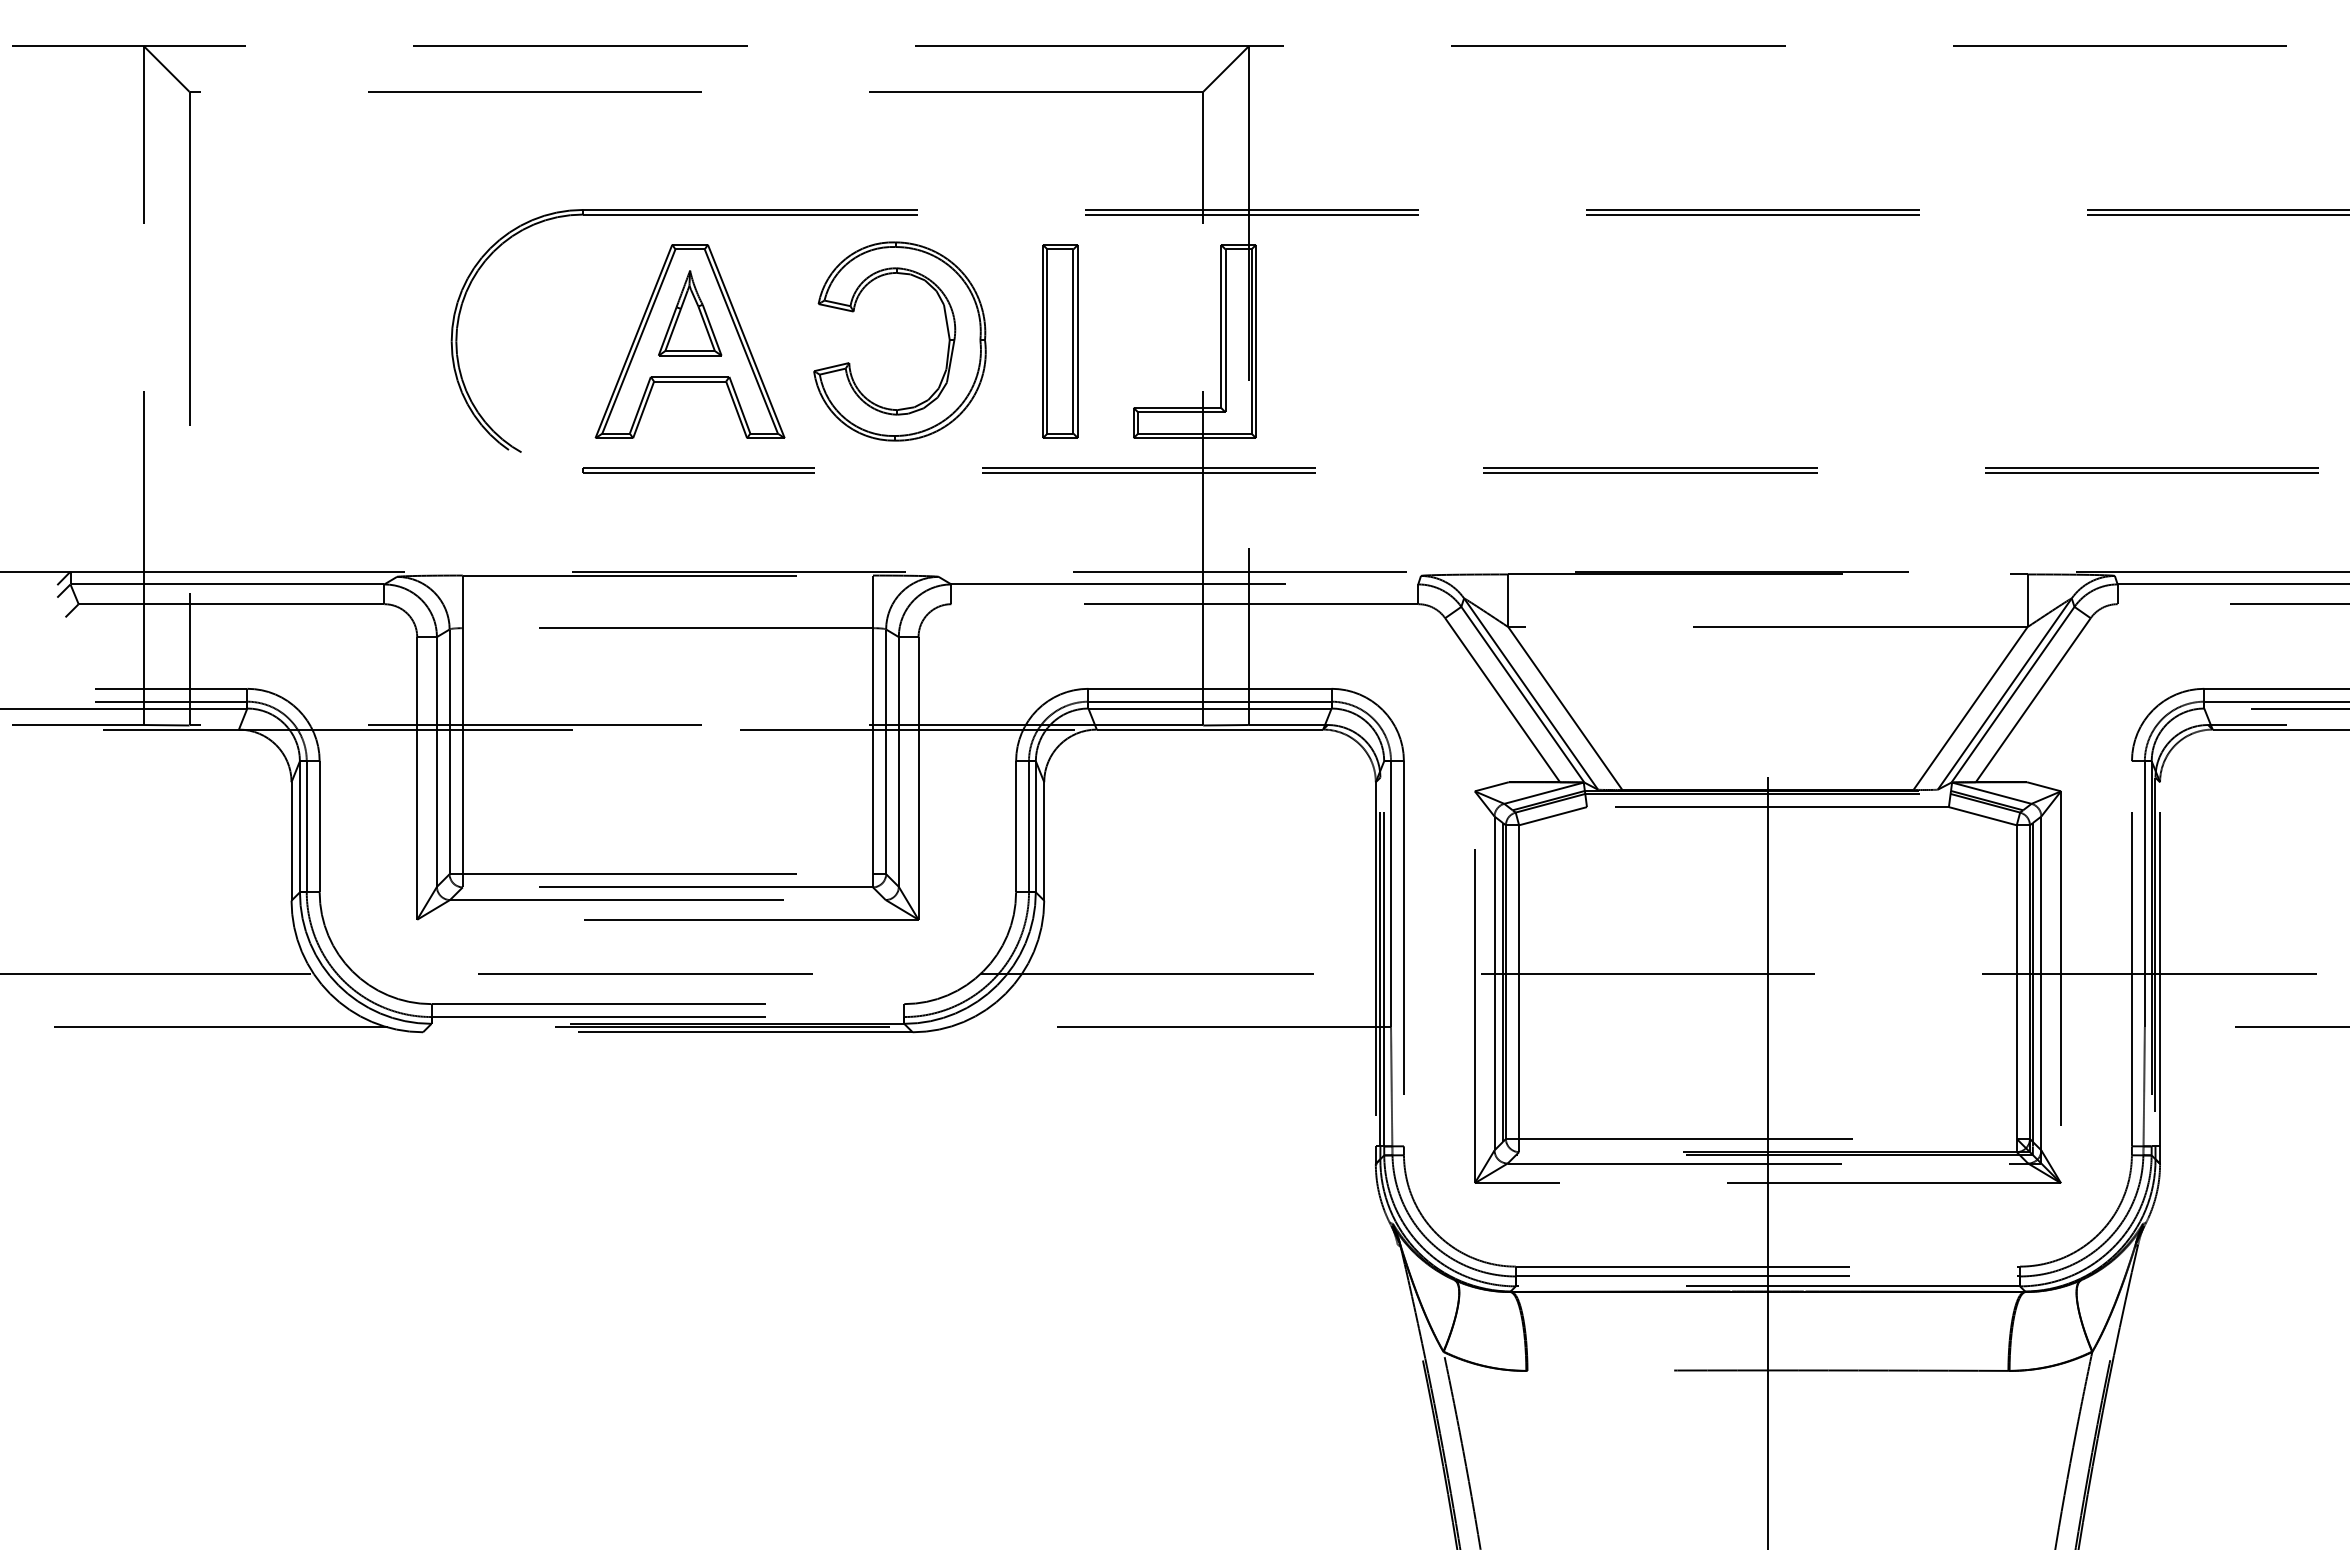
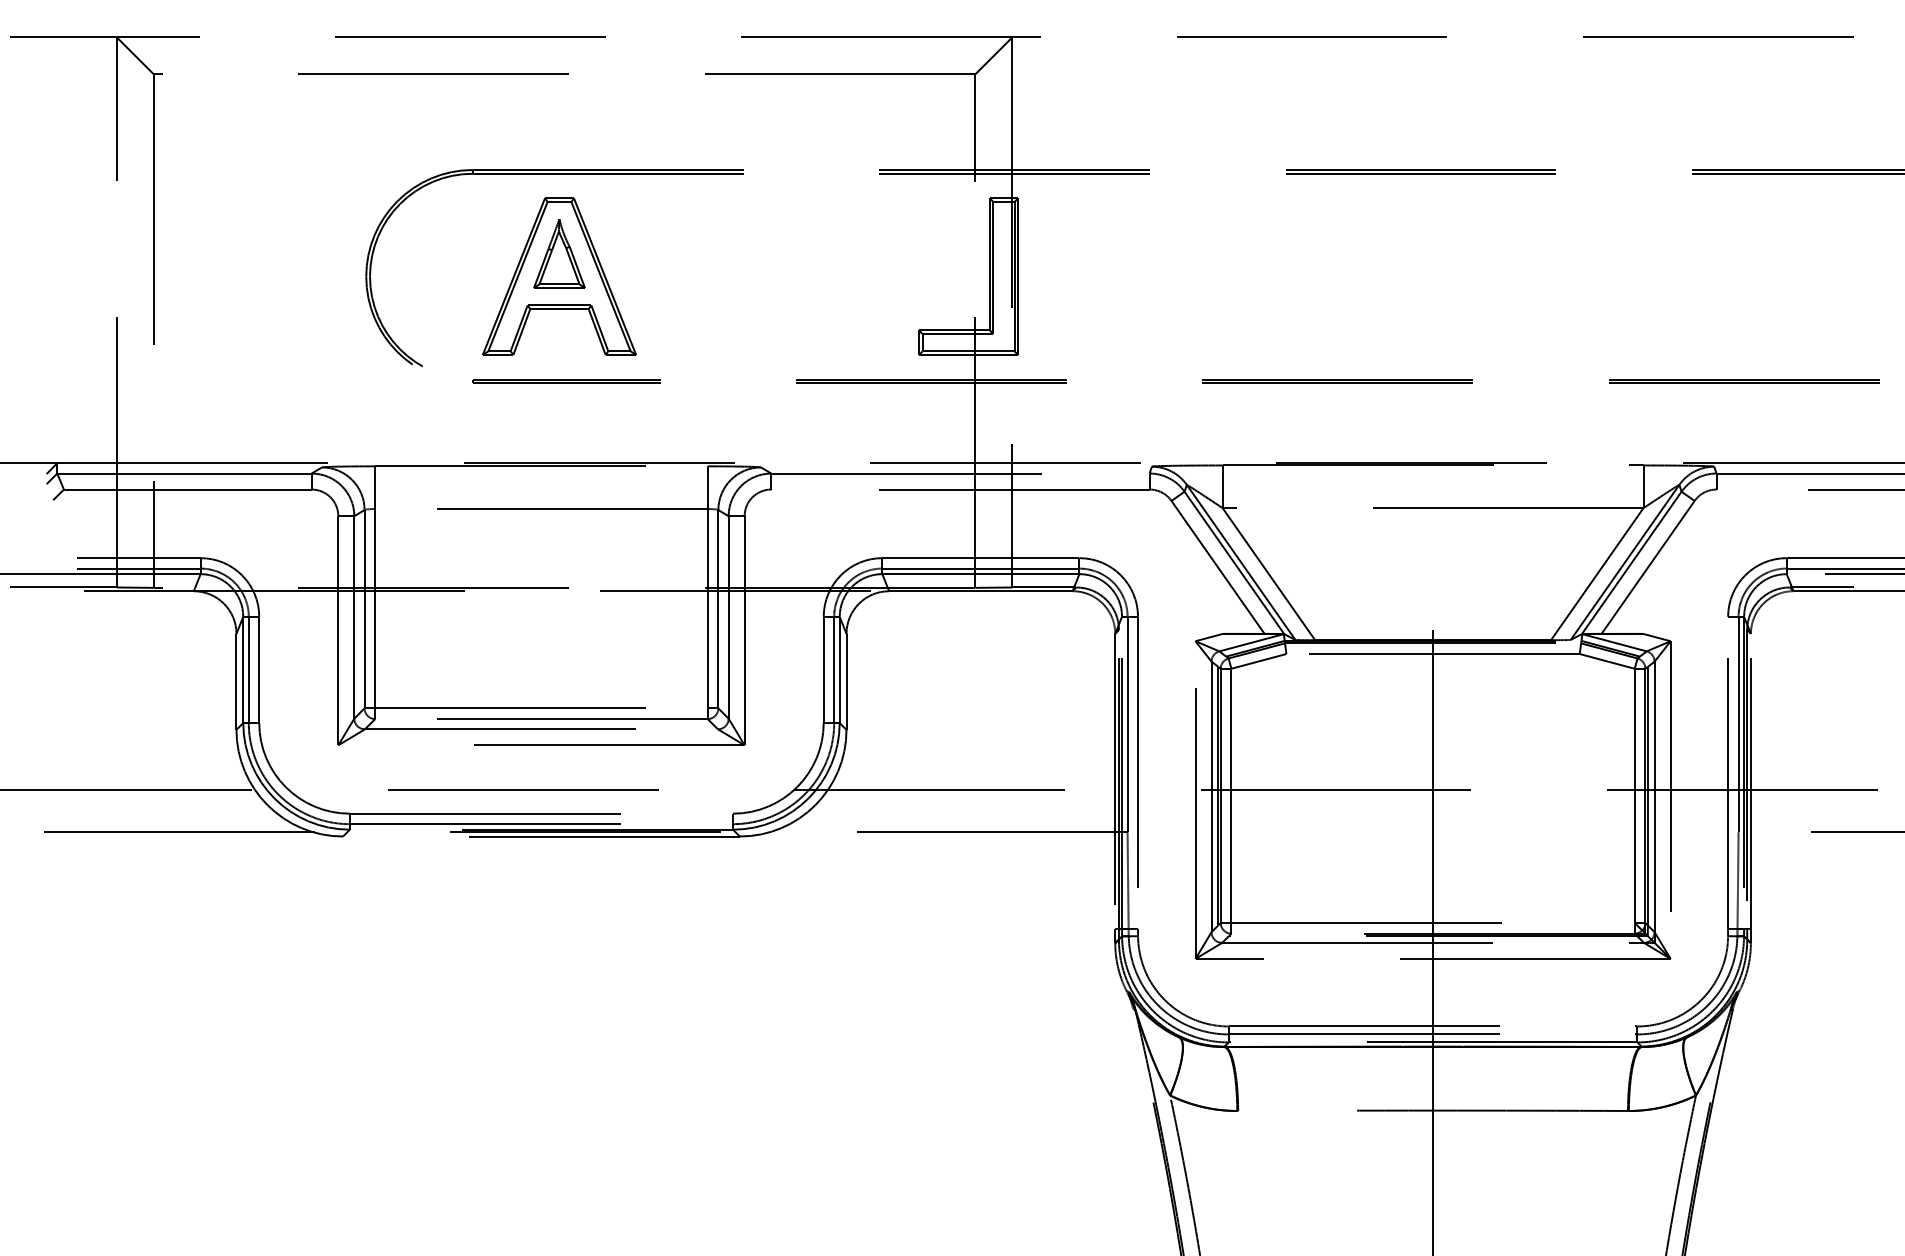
part: (1060, 341) -> (859, 276), removed
part: (947, 348) -> (768, 282), removed

